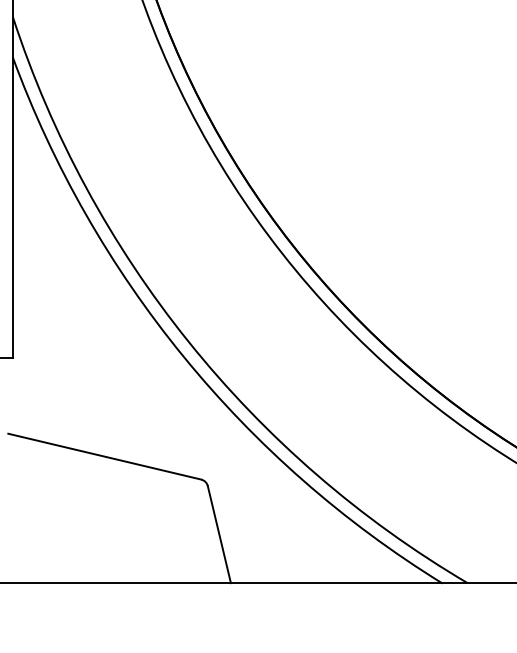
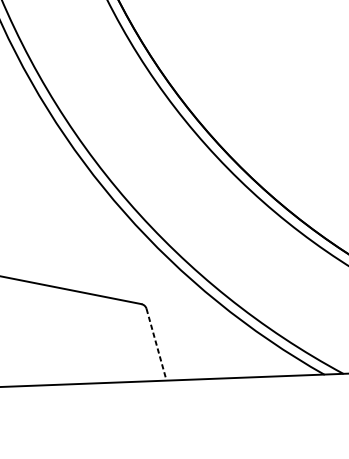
line: (219, 534) -> (156, 344), solid -> dashed

